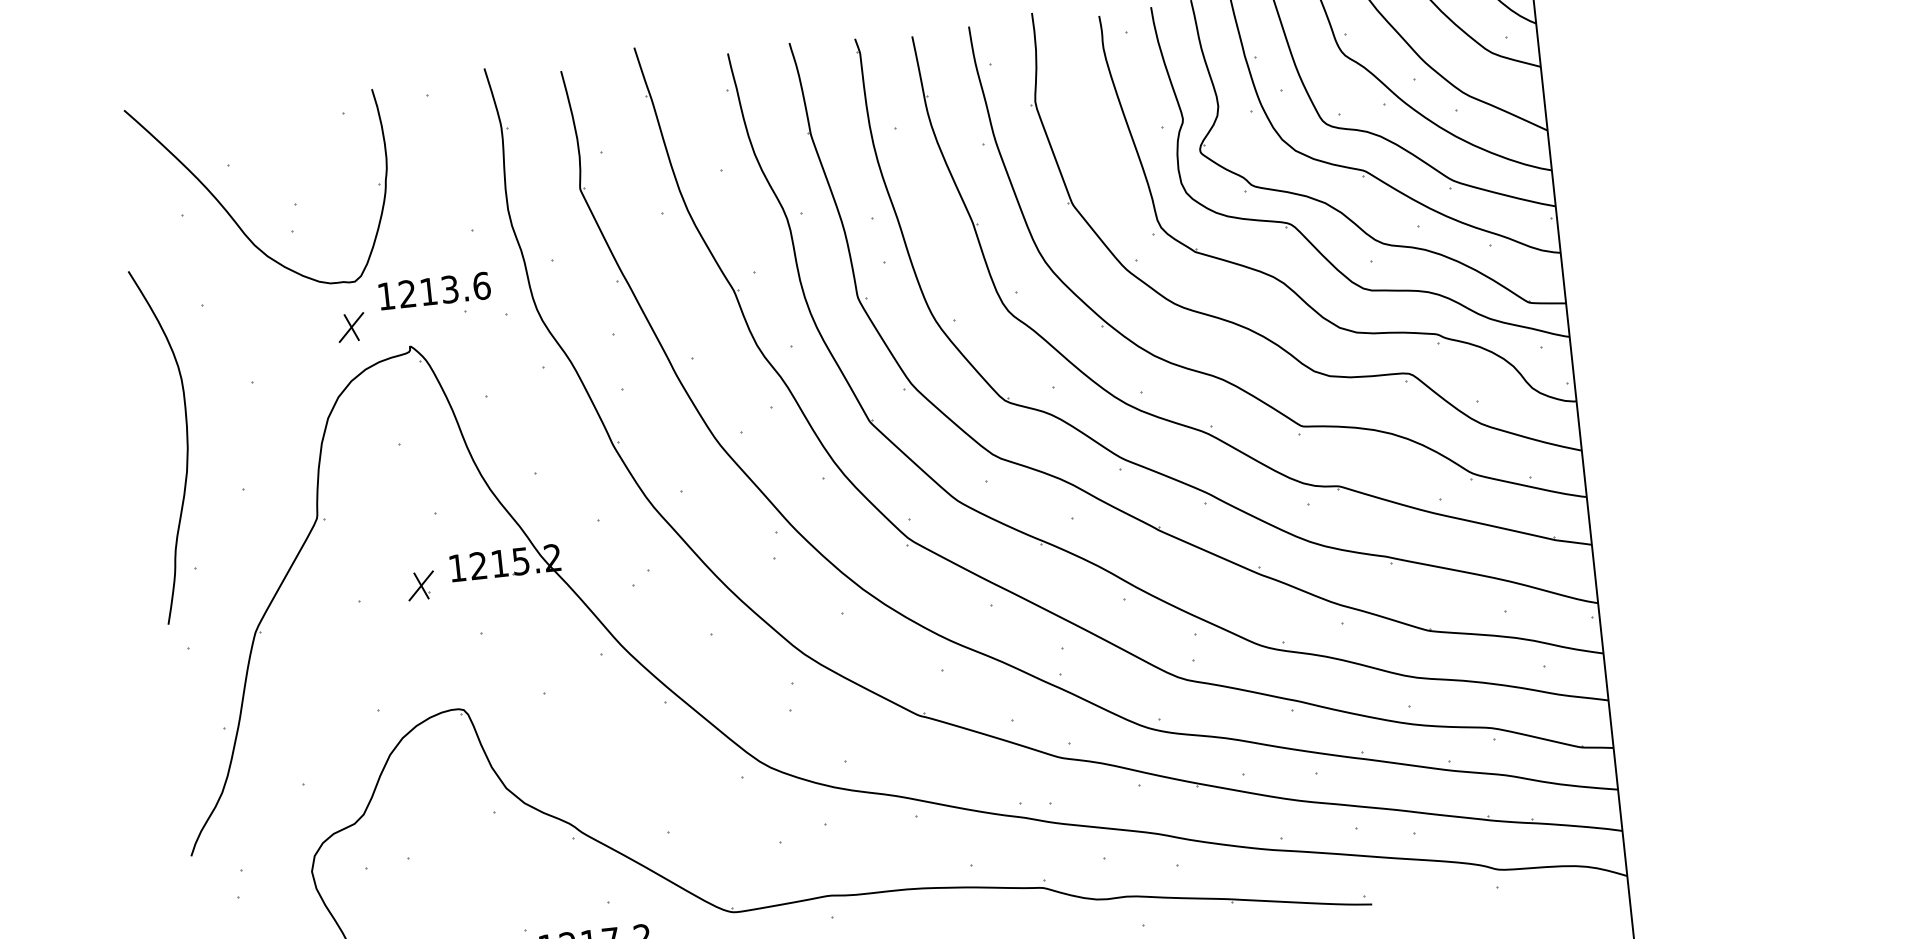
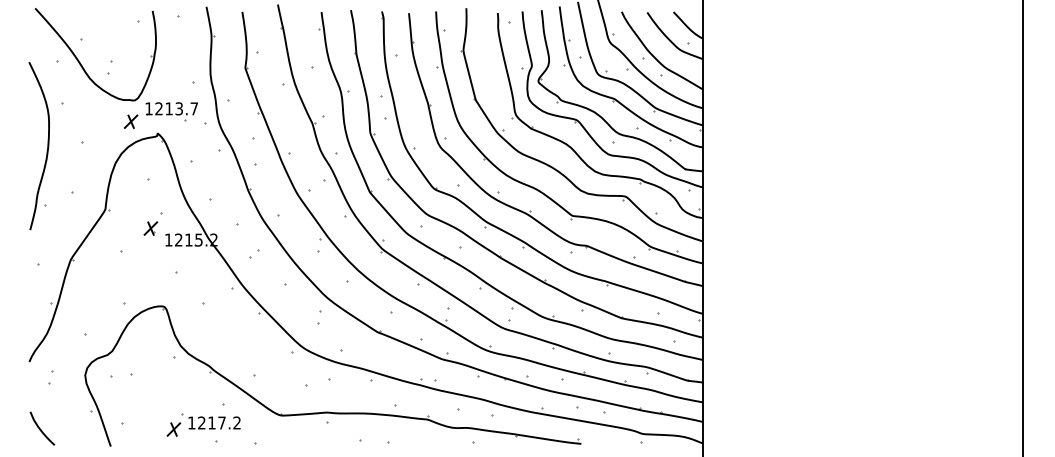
text: (482, 285) -> (194, 108), 1213.6 -> 1213.7
part: (184, 453) -> (46, 150), moved
part: (420, 585) -> (150, 228), moved

